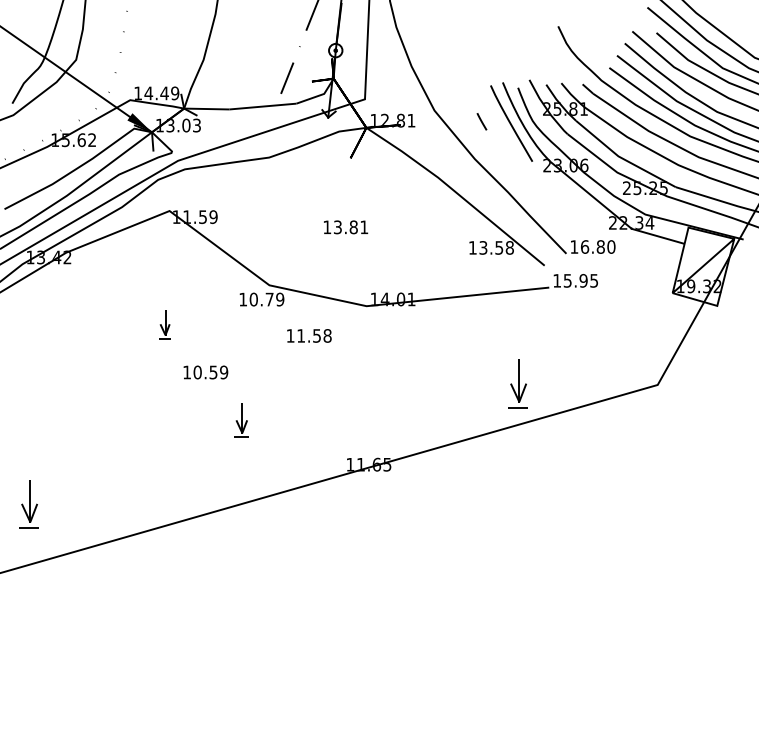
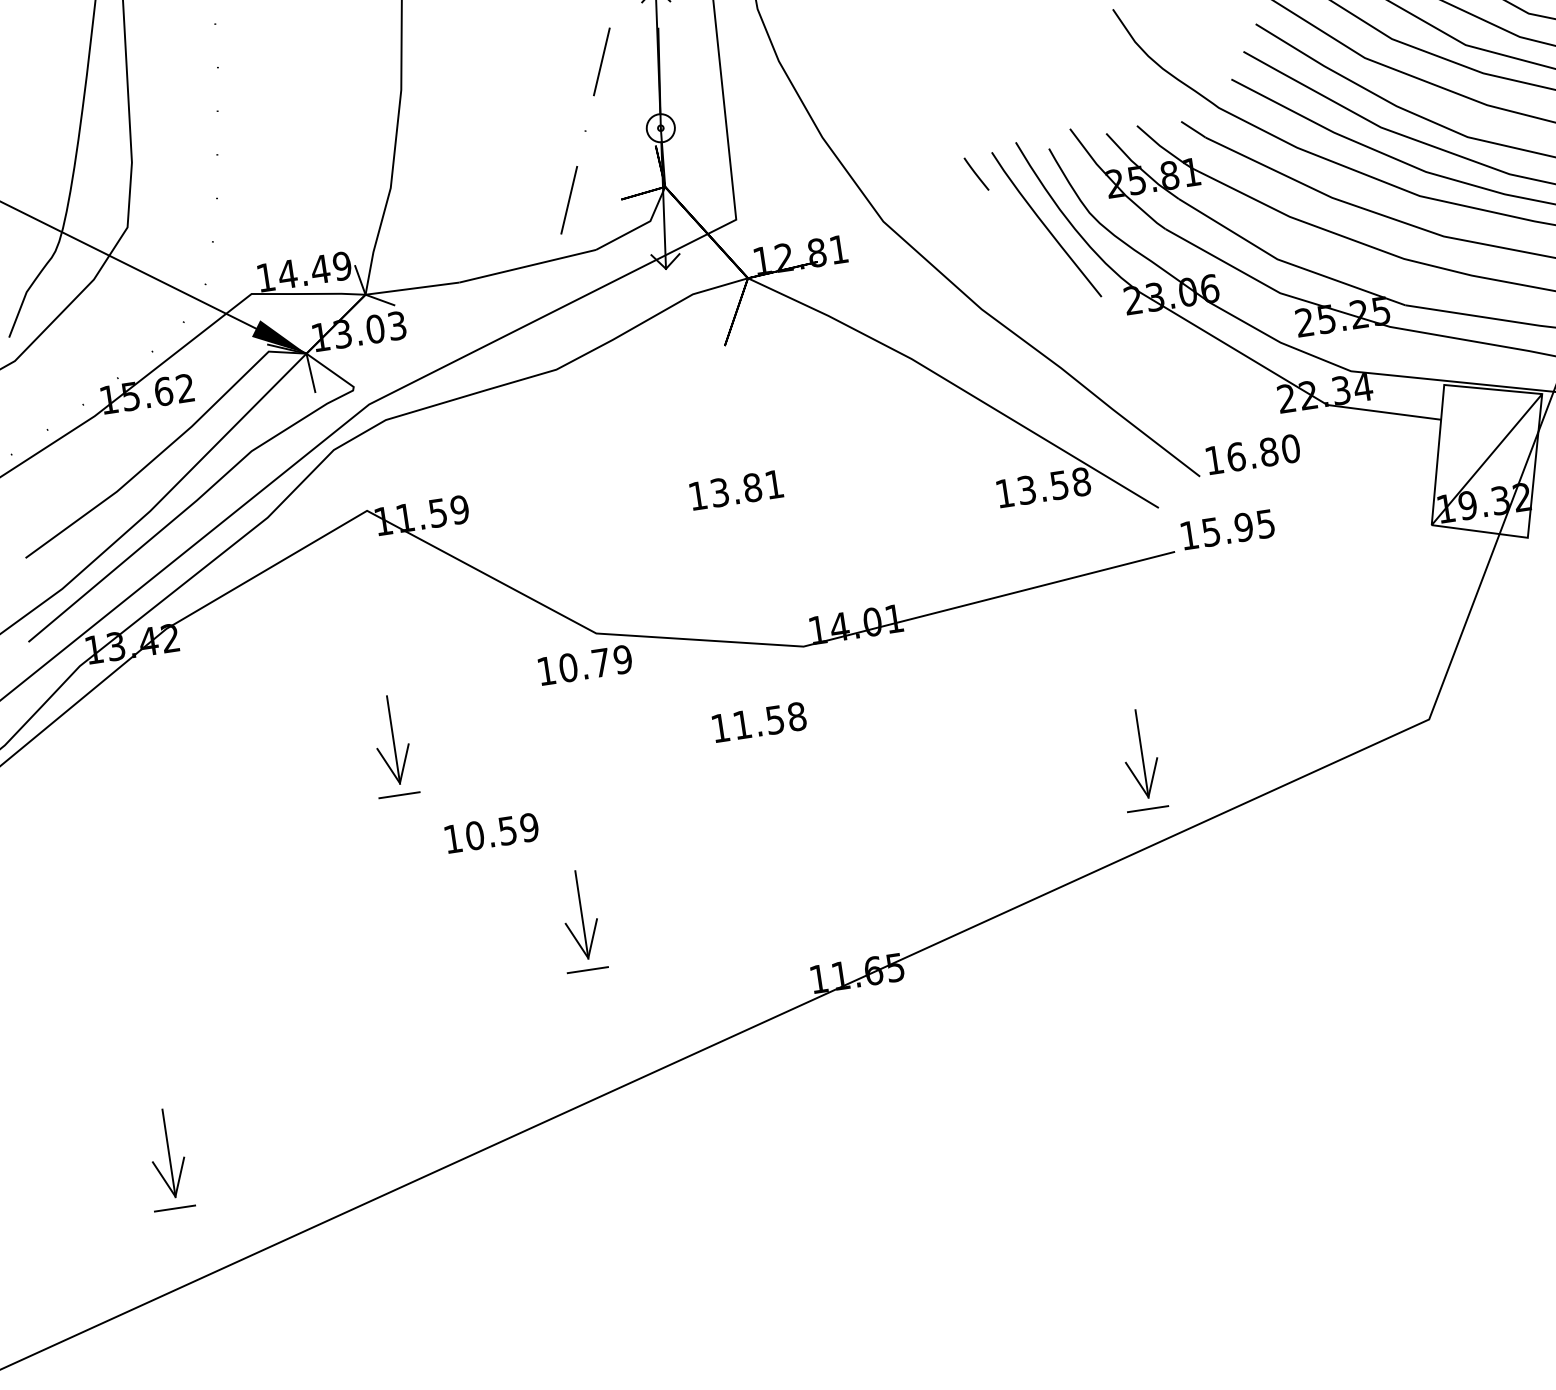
line: (481, 121) -> (975, 173), moved
part: (164, 324) -> (391, 746), size x1.67
text: (309, 335) -> (759, 721), moved
part: (241, 420) -> (580, 921), size x1.43

